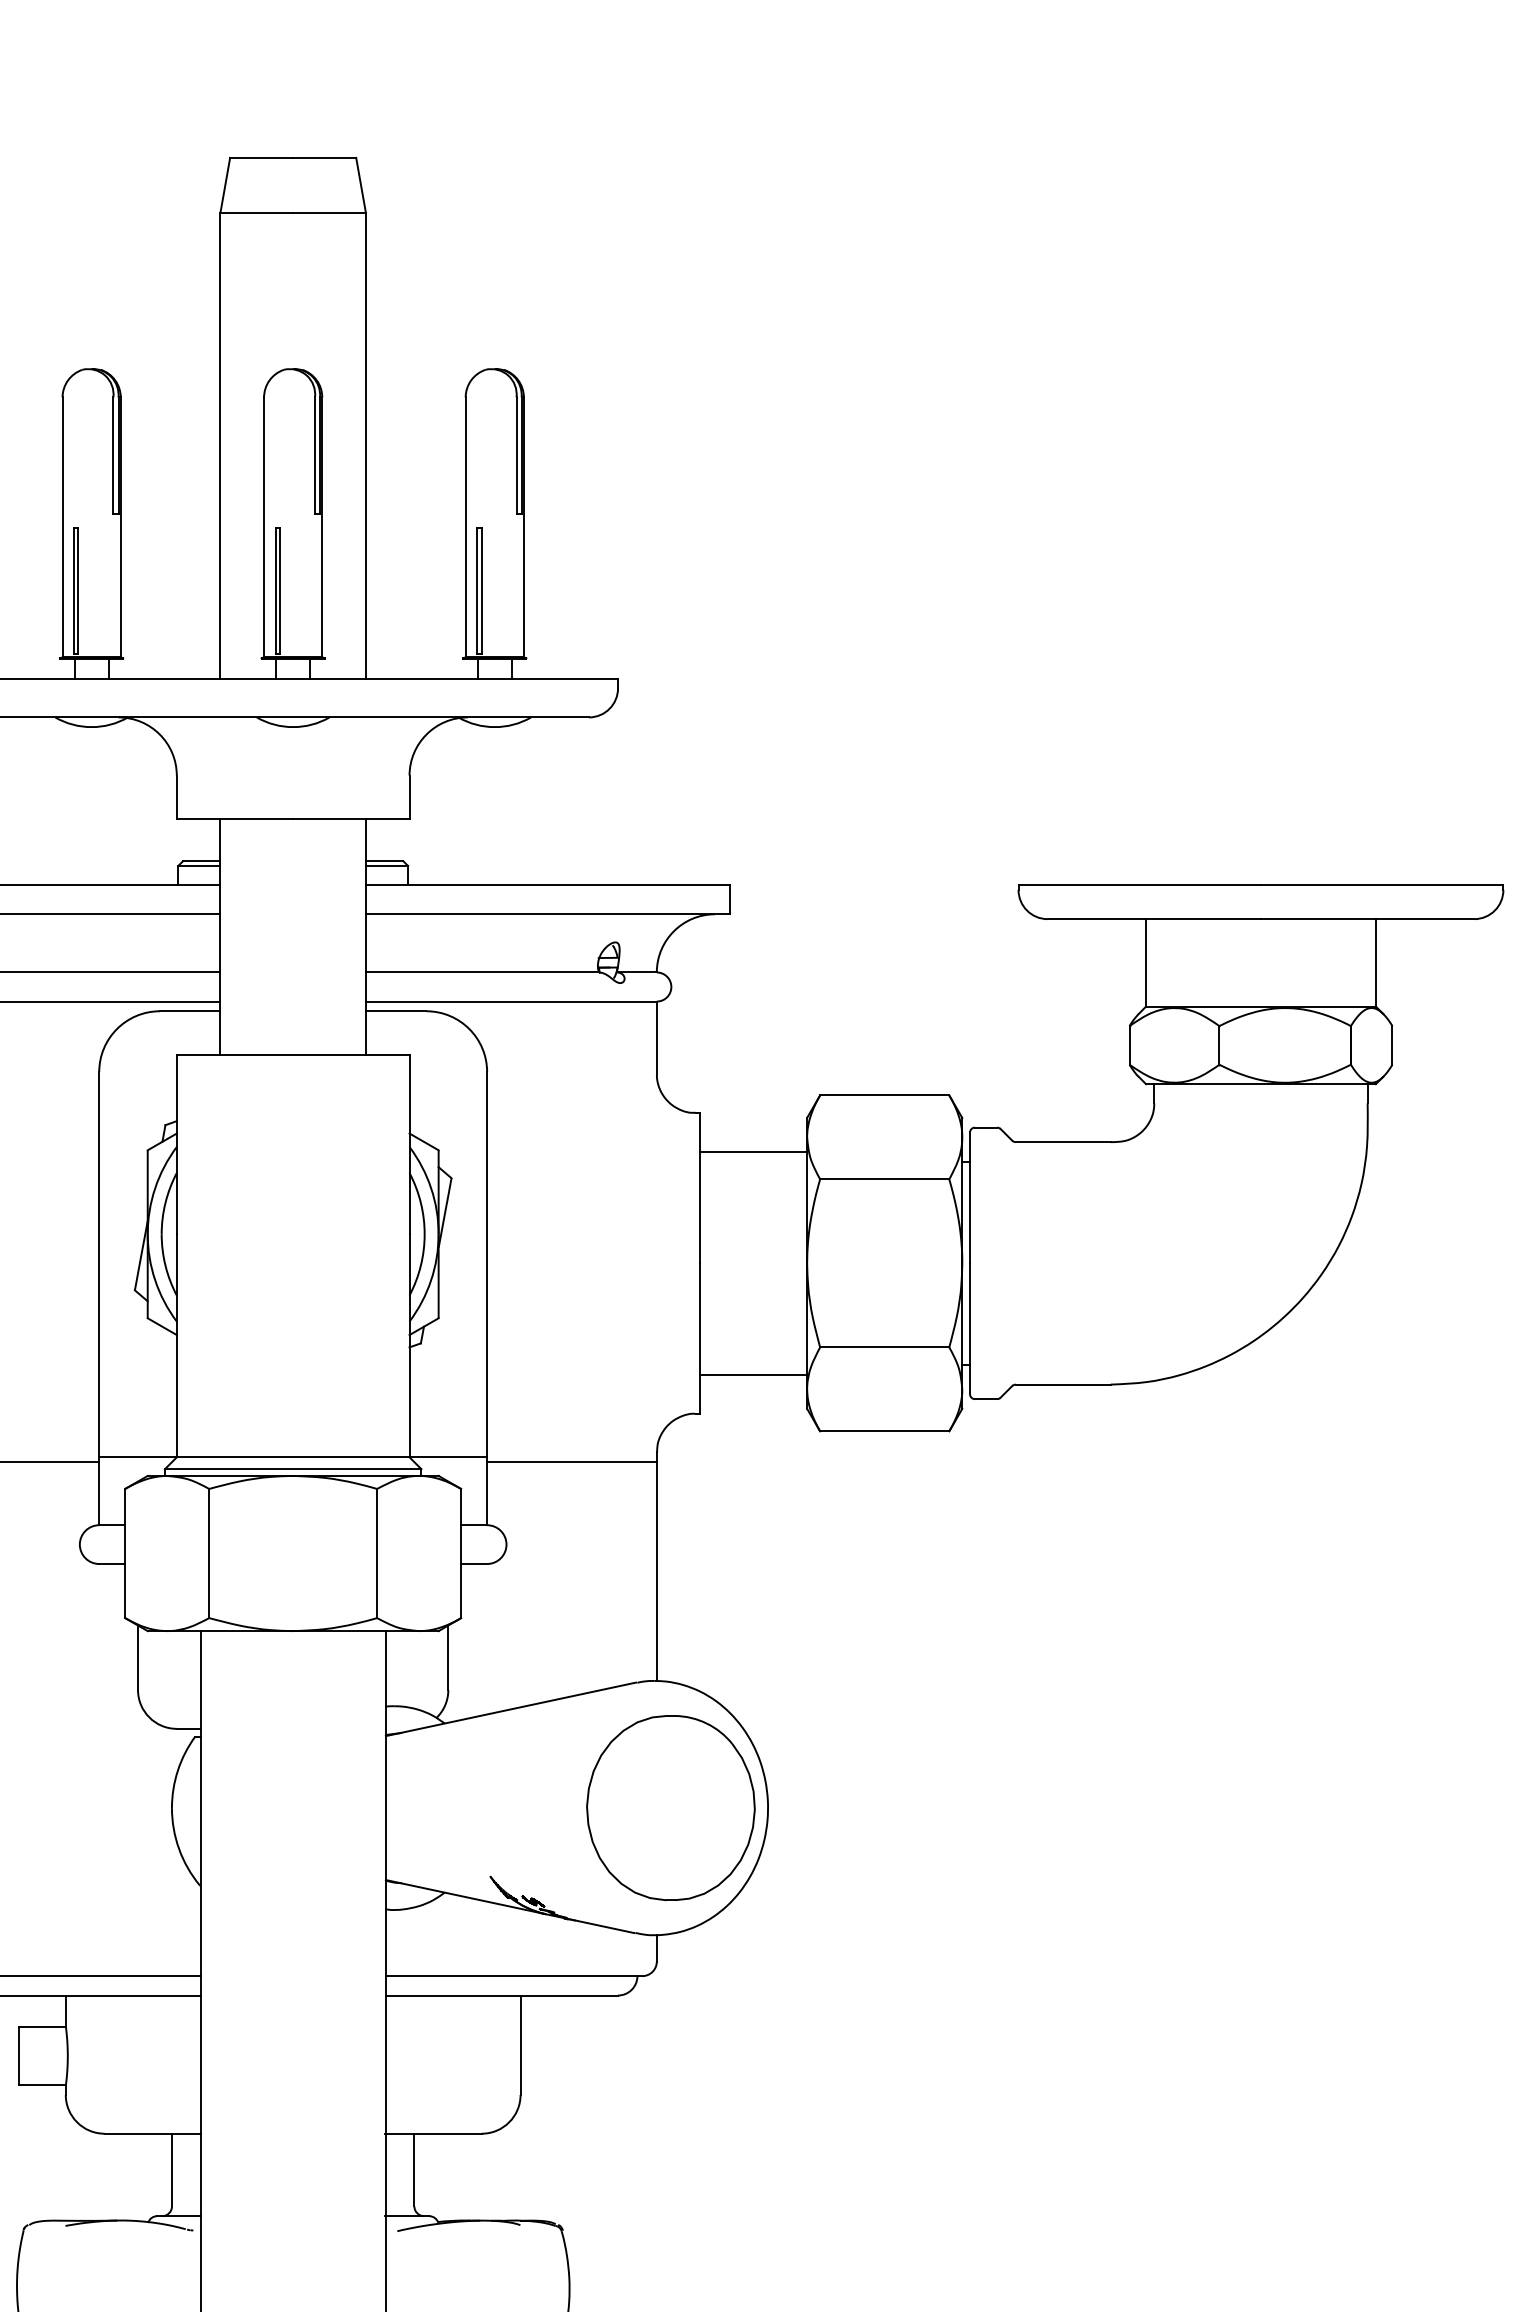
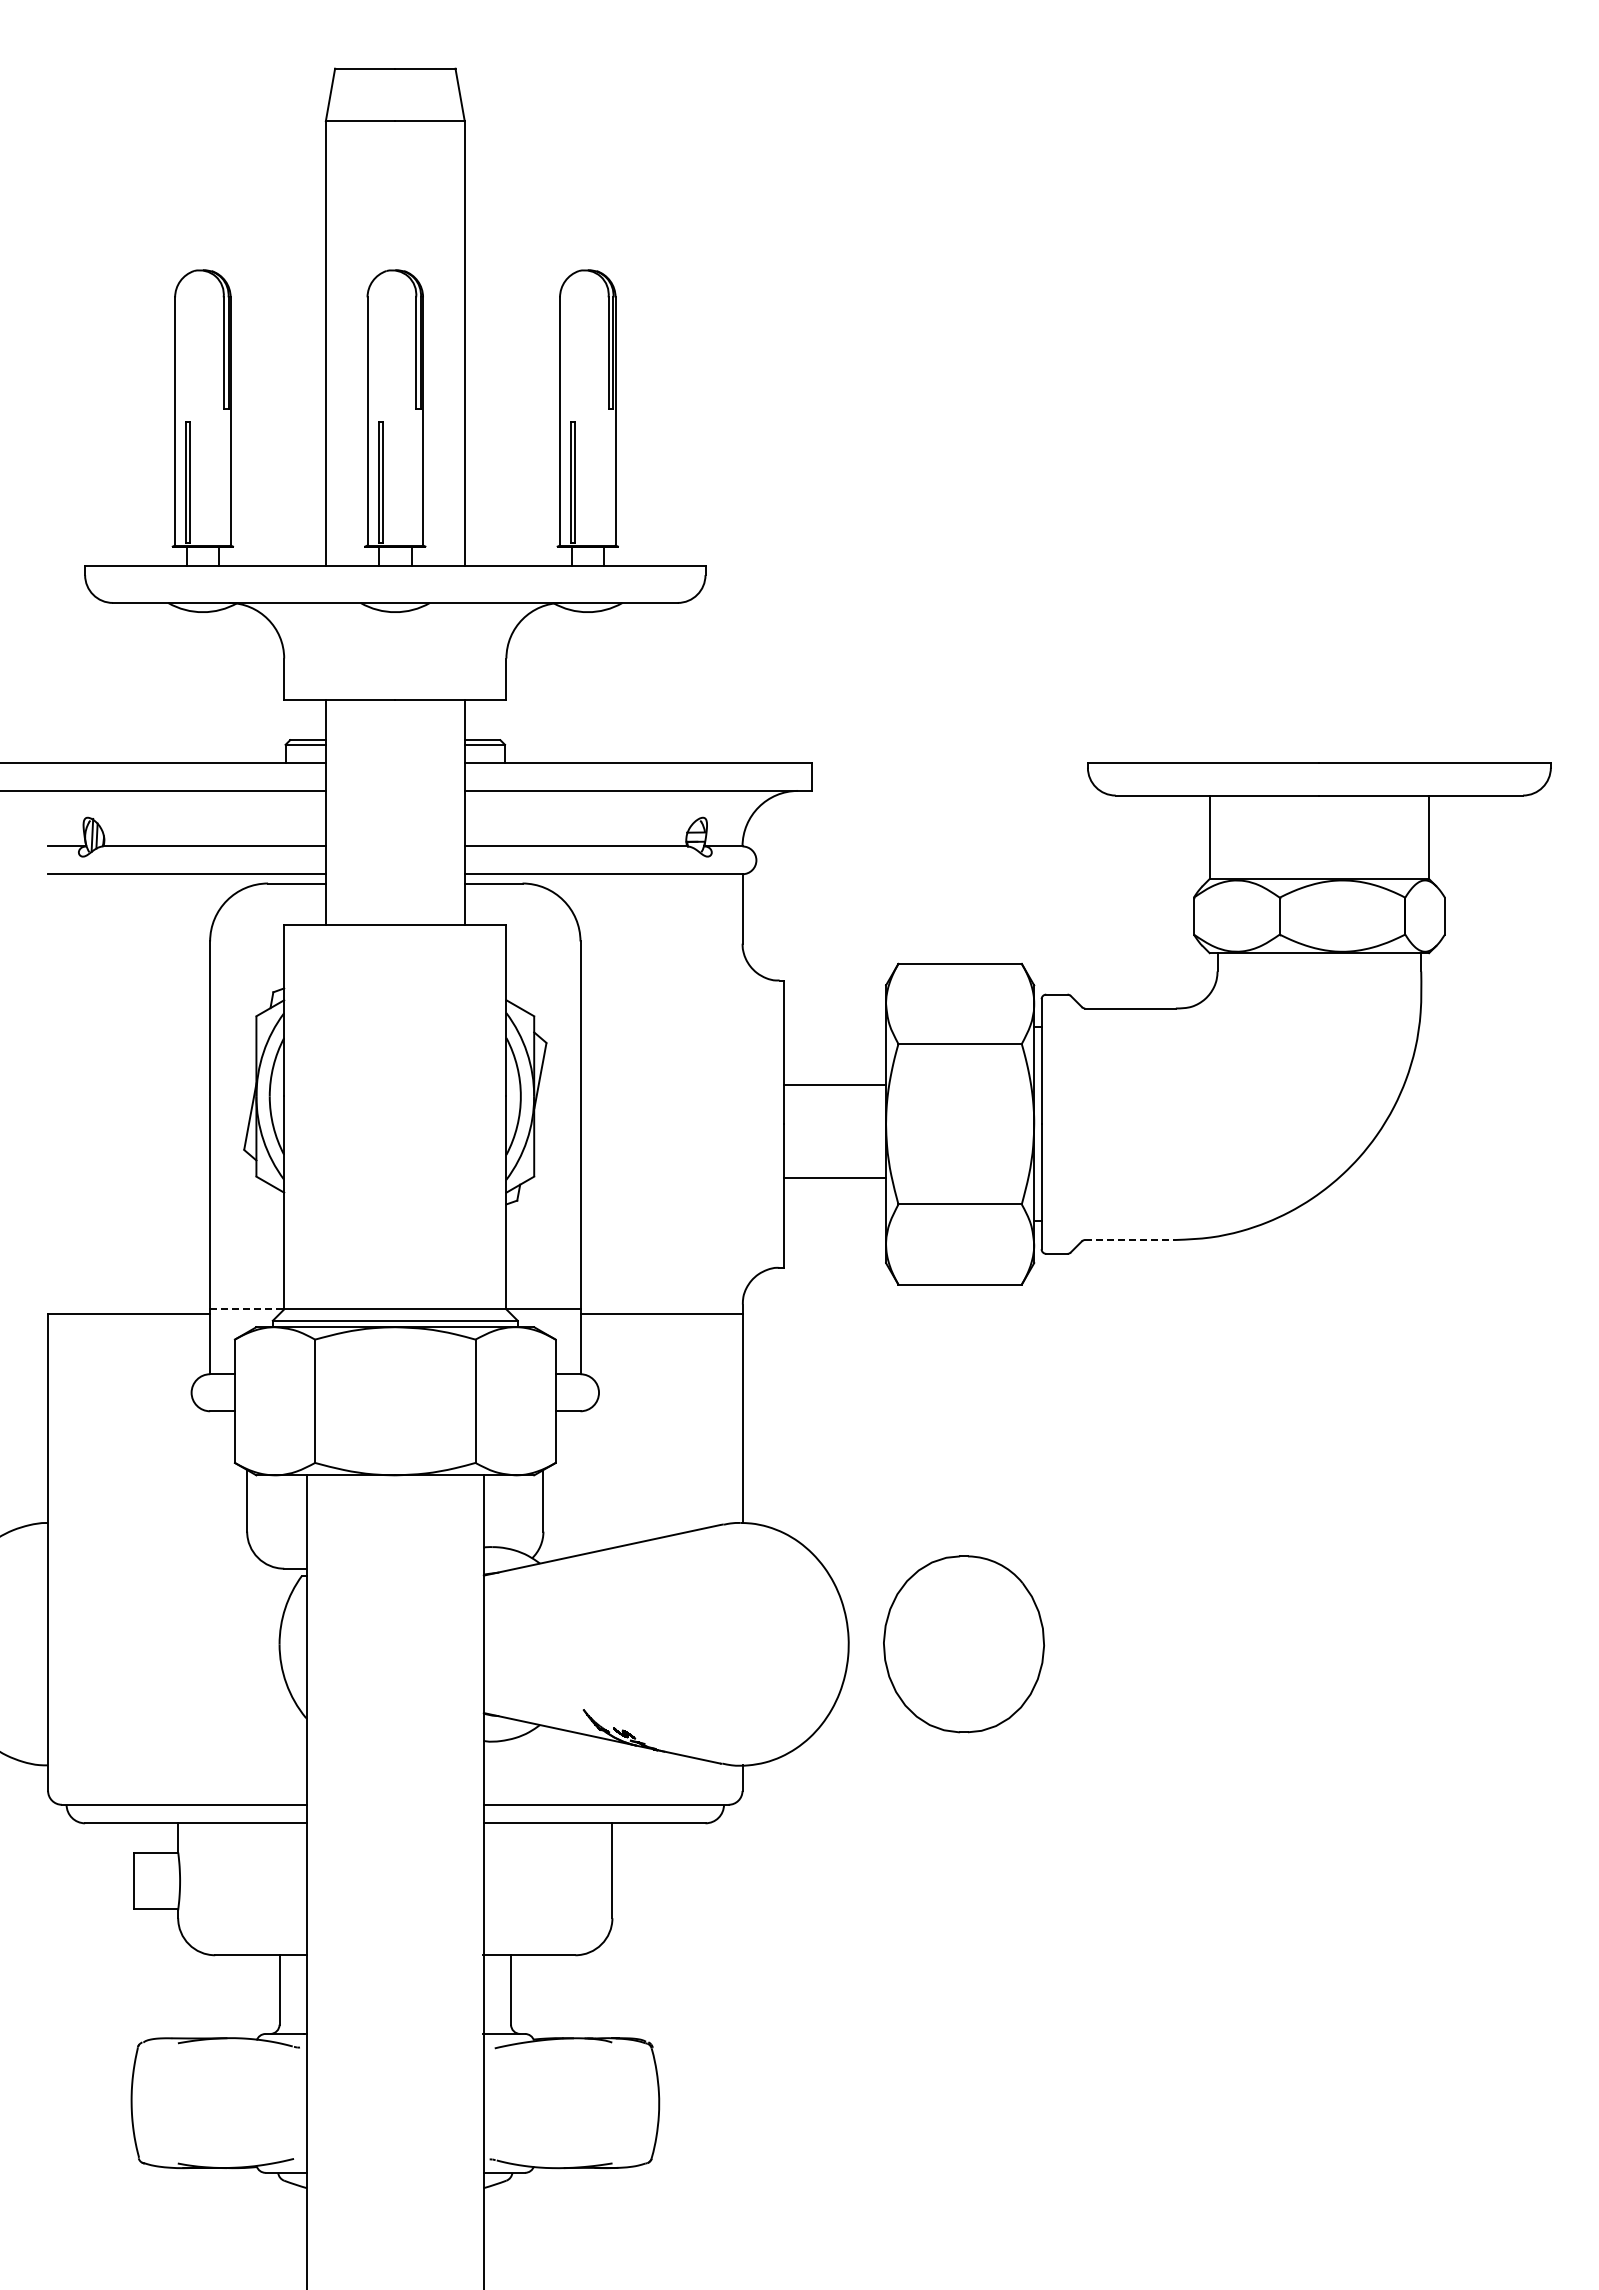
line: (754, 1151) -> (835, 1084), moved
line: (754, 1374) -> (835, 1177), moved
line: (1064, 1384) -> (1131, 1239), solid -> dashed
line: (138, 1457) -> (247, 1309), solid -> dashed
part: (670, 1808) -> (963, 1644), moved

